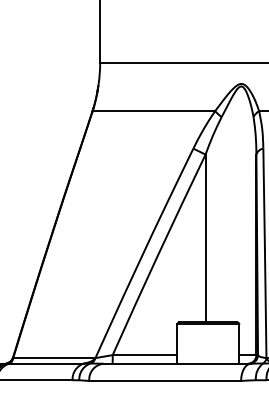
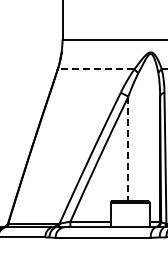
line: (152, 111) -> (95, 69), solid -> dashed
line: (205, 239) -> (128, 149), solid -> dashed

